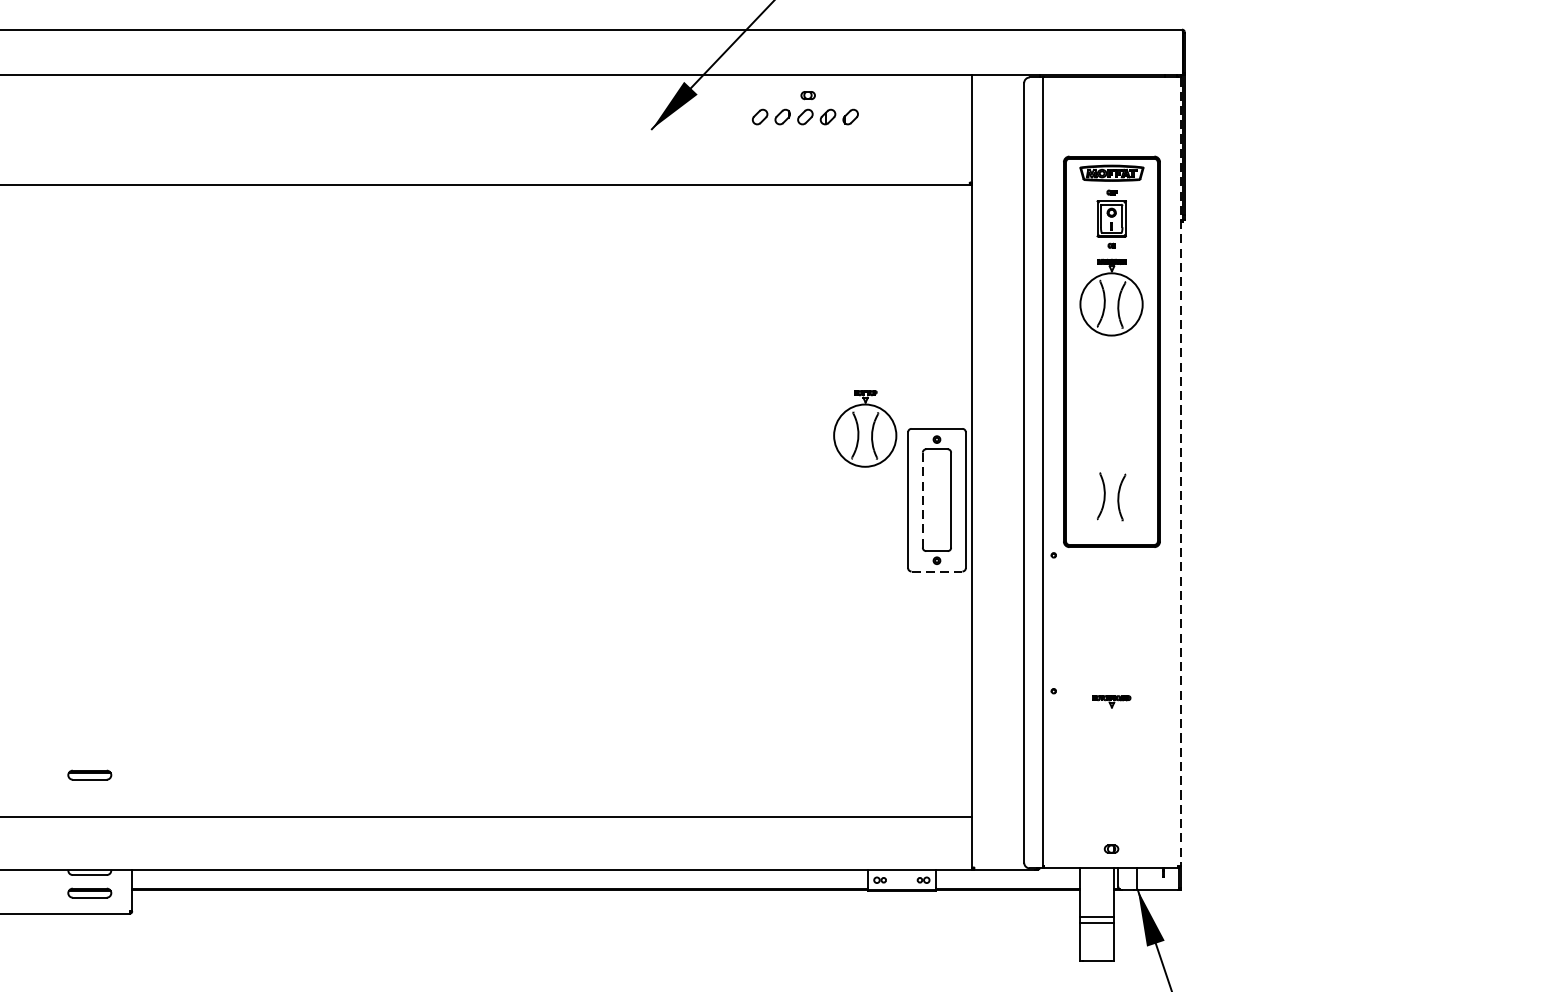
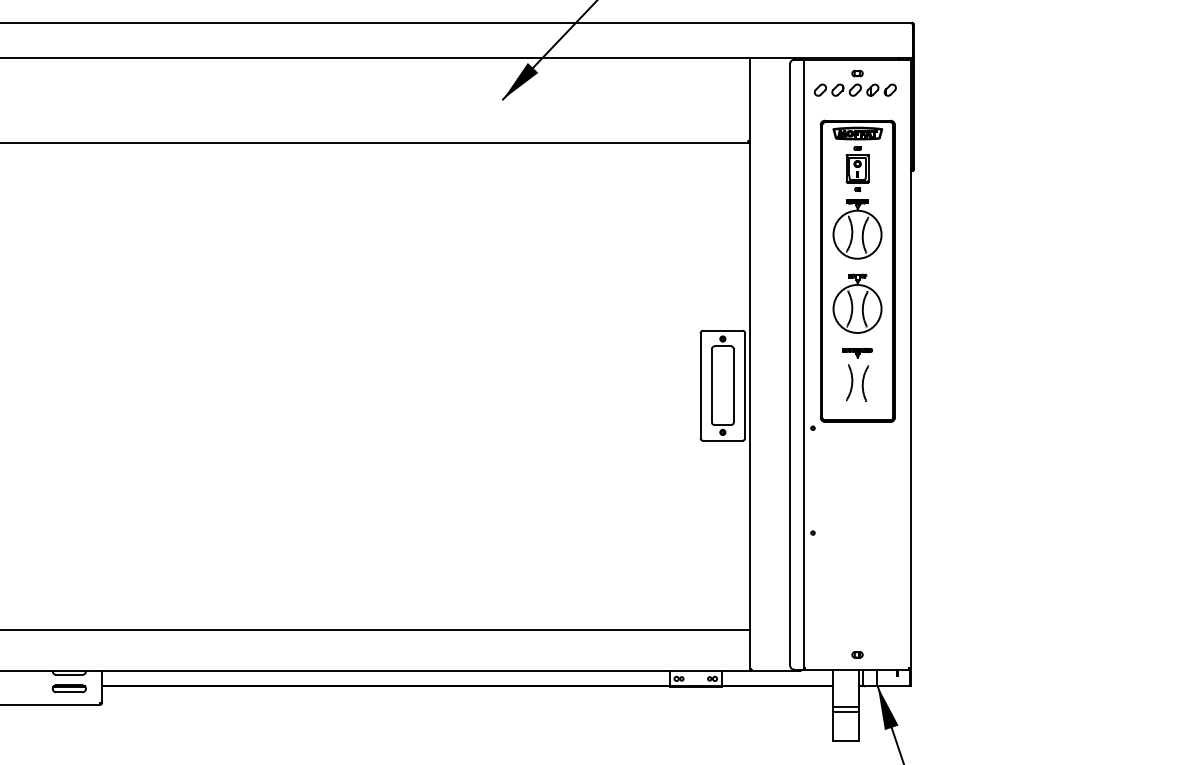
part: (805, 107) -> (855, 82), moved
part: (865, 428) -> (857, 303), moved
line: (1180, 472) -> (910, 364), dashed -> solid
line: (922, 499) -> (711, 385), dashed -> solid
line: (936, 571) -> (722, 440), dashed -> solid
part: (1111, 700) -> (857, 352), moved
part: (88, 774) -> (68, 597), removed

